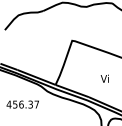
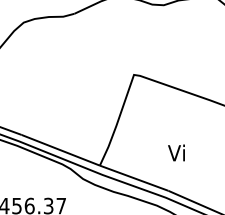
text: (104, 78) -> (175, 152), moved

